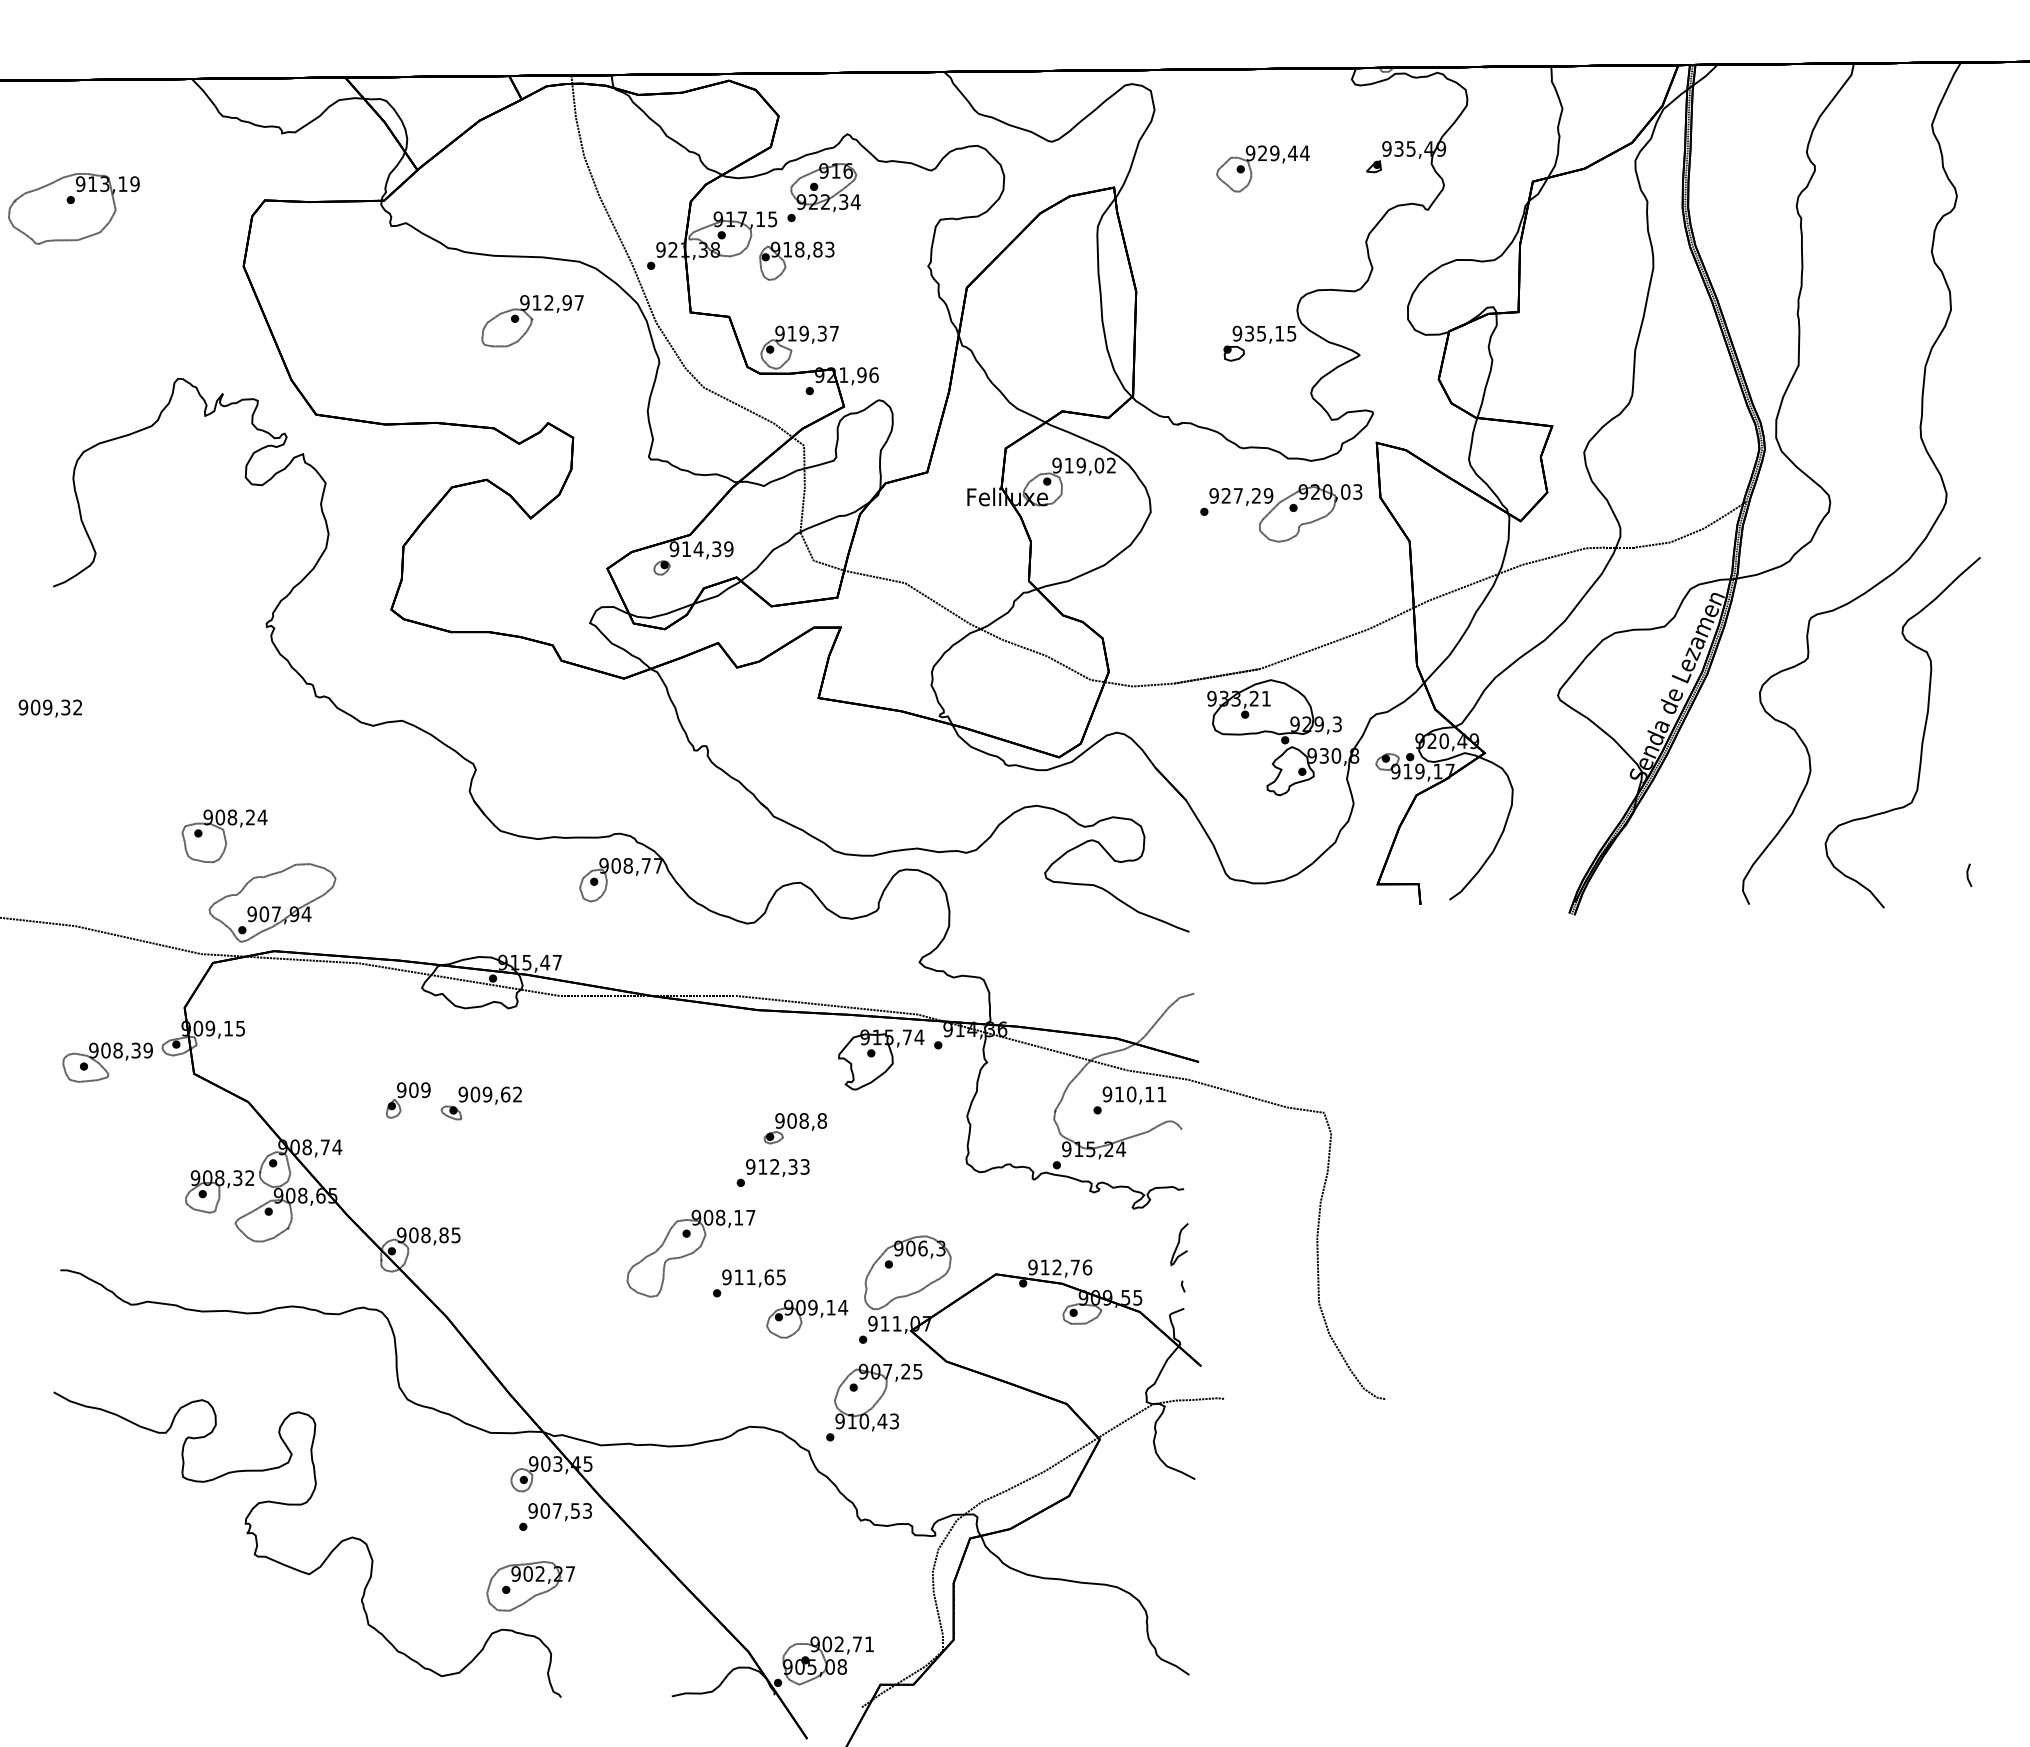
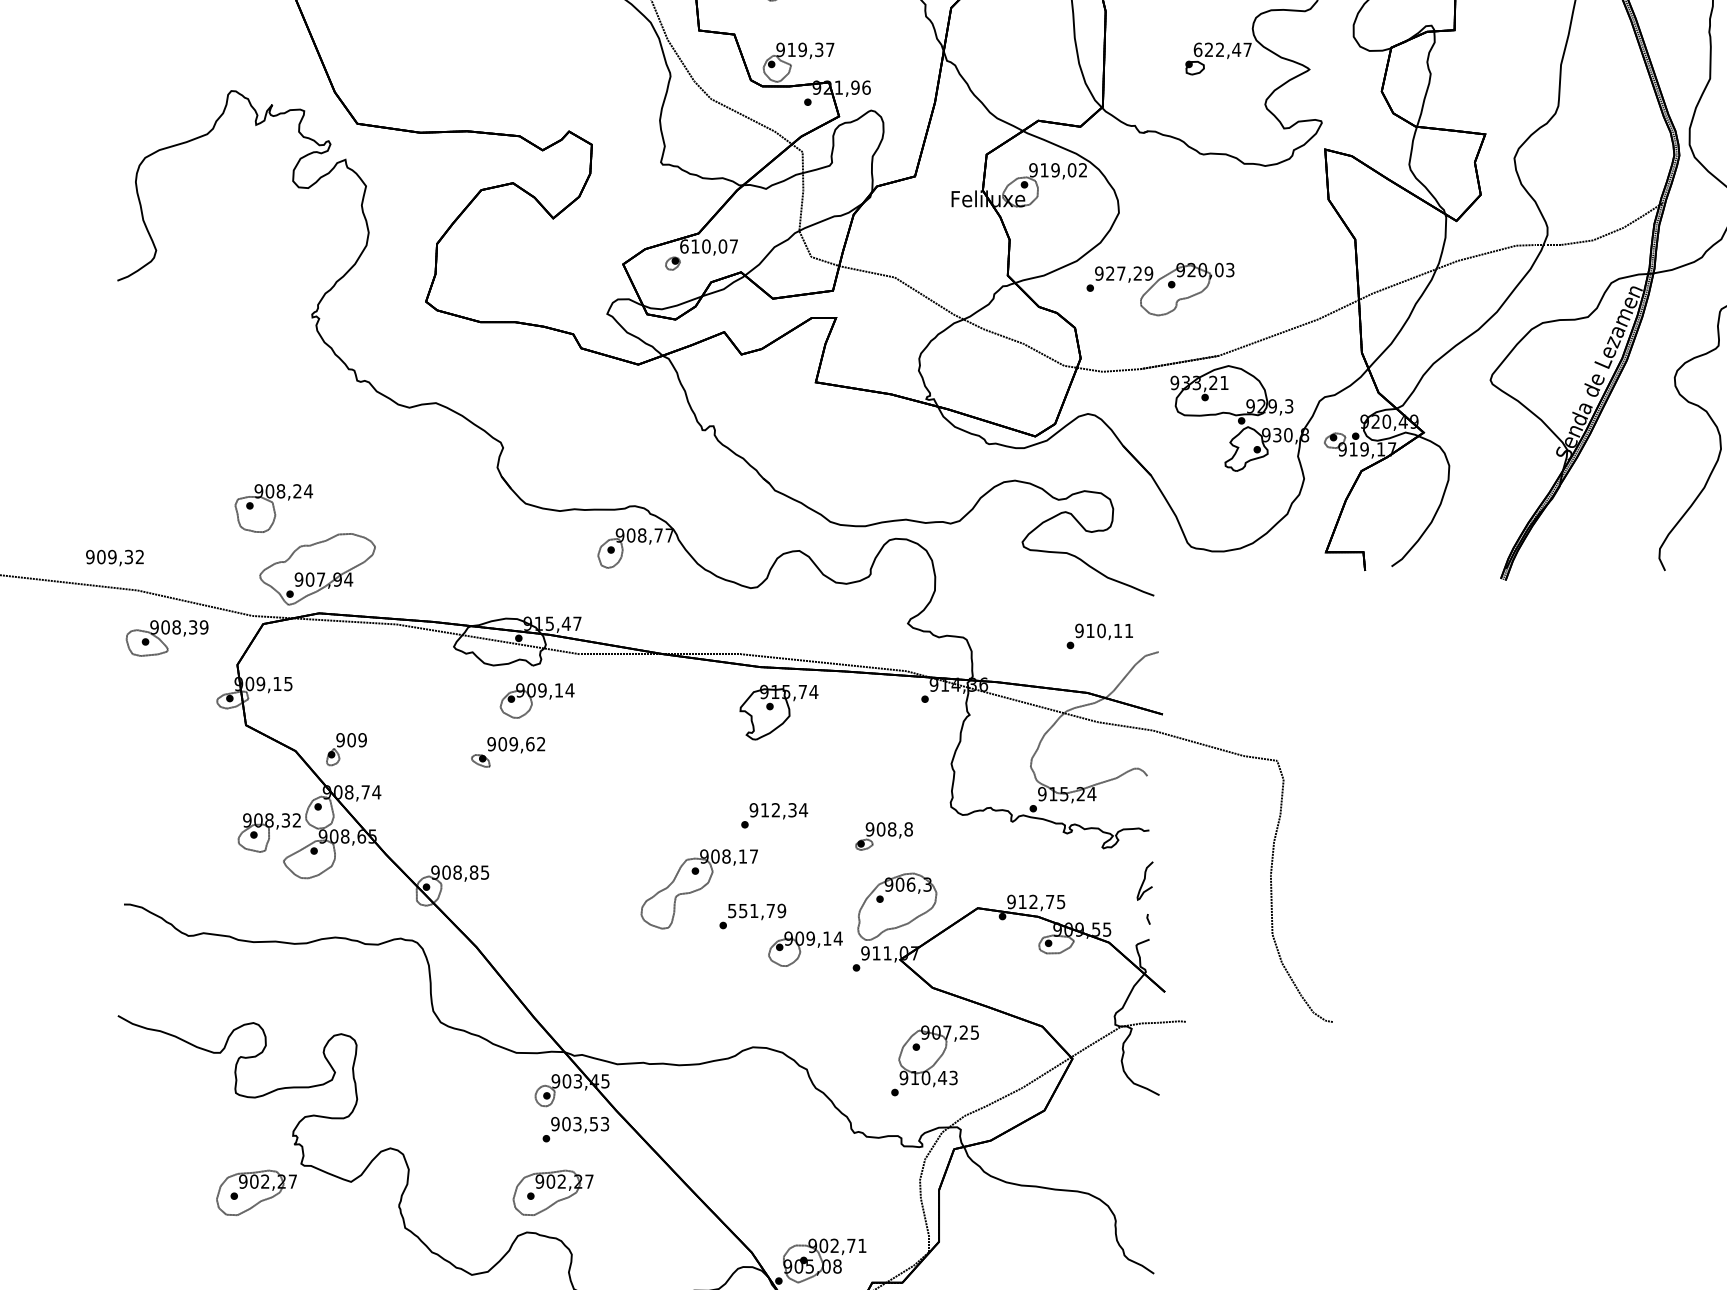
part: (532, 321) -> (554, 38), removed
text: (1264, 333) -> (1222, 49), 935,15 -> 622,47
part: (1281, 513) -> (1160, 289), moved
text: (701, 549) -> (709, 246), 914,39 -> 610,07
text: (49, 708) -> (114, 557), moved
part: (513, 1046) -> (537, 700), added
part: (881, 1059) -> (779, 712), moved
part: (107, 1062) -> (166, 638), moved
part: (408, 1100) -> (346, 749), moved
text: (1129, 1100) -> (1099, 636), moved
part: (794, 1128) -> (883, 836), moved
text: (805, 1166) -> (803, 809), 912,33 -> 912,34
text: (1087, 1267) -> (1061, 901), 912,76 -> 912,75
text: (753, 1277) -> (756, 911), 911,65 -> 551,79
part: (874, 1402) -> (935, 1060), moved
text: (556, 1510) -> (576, 1123), 907,53 -> 903,53
part: (205, 1586) -> (256, 1193), added

